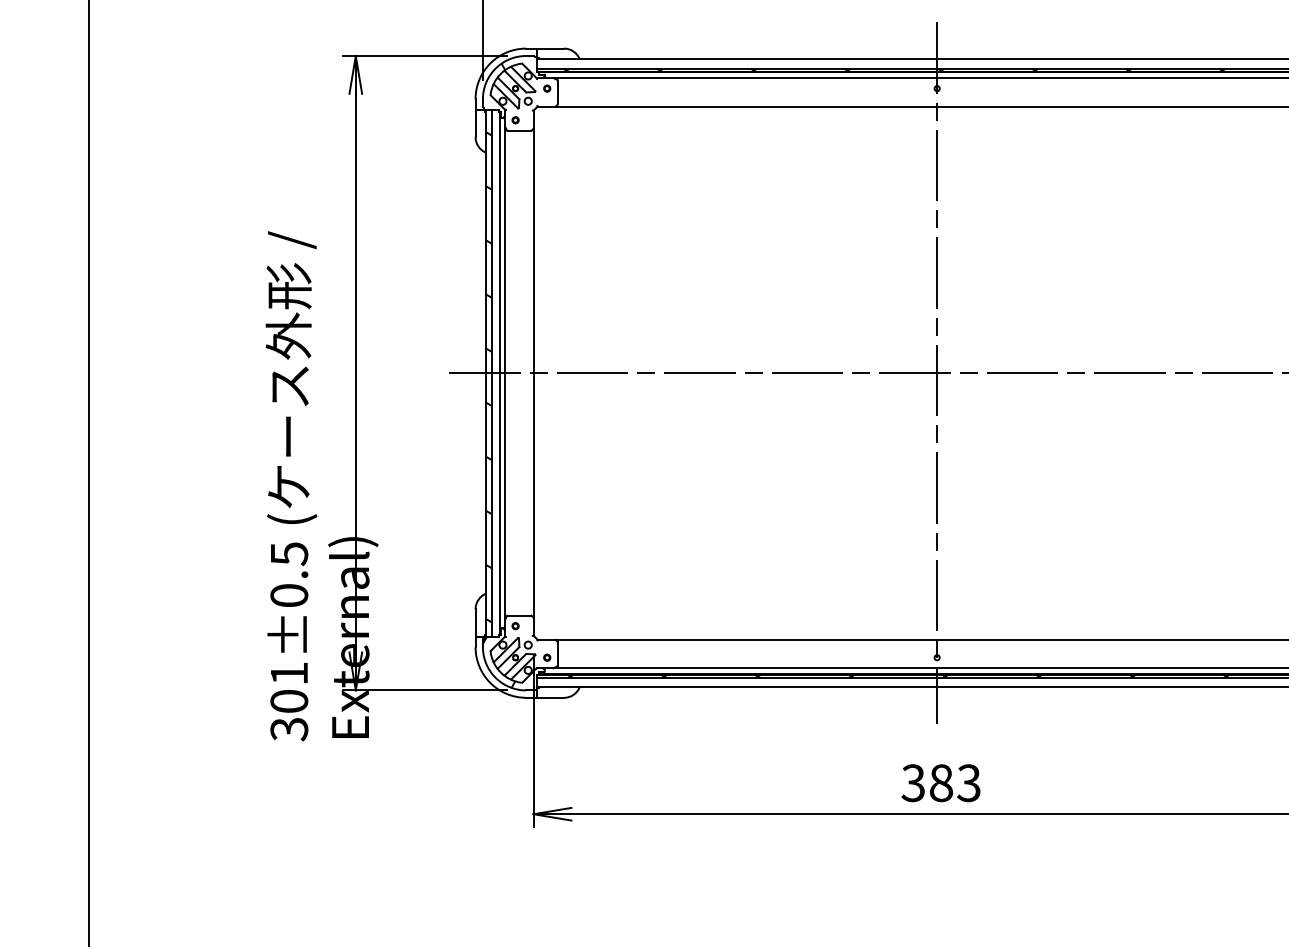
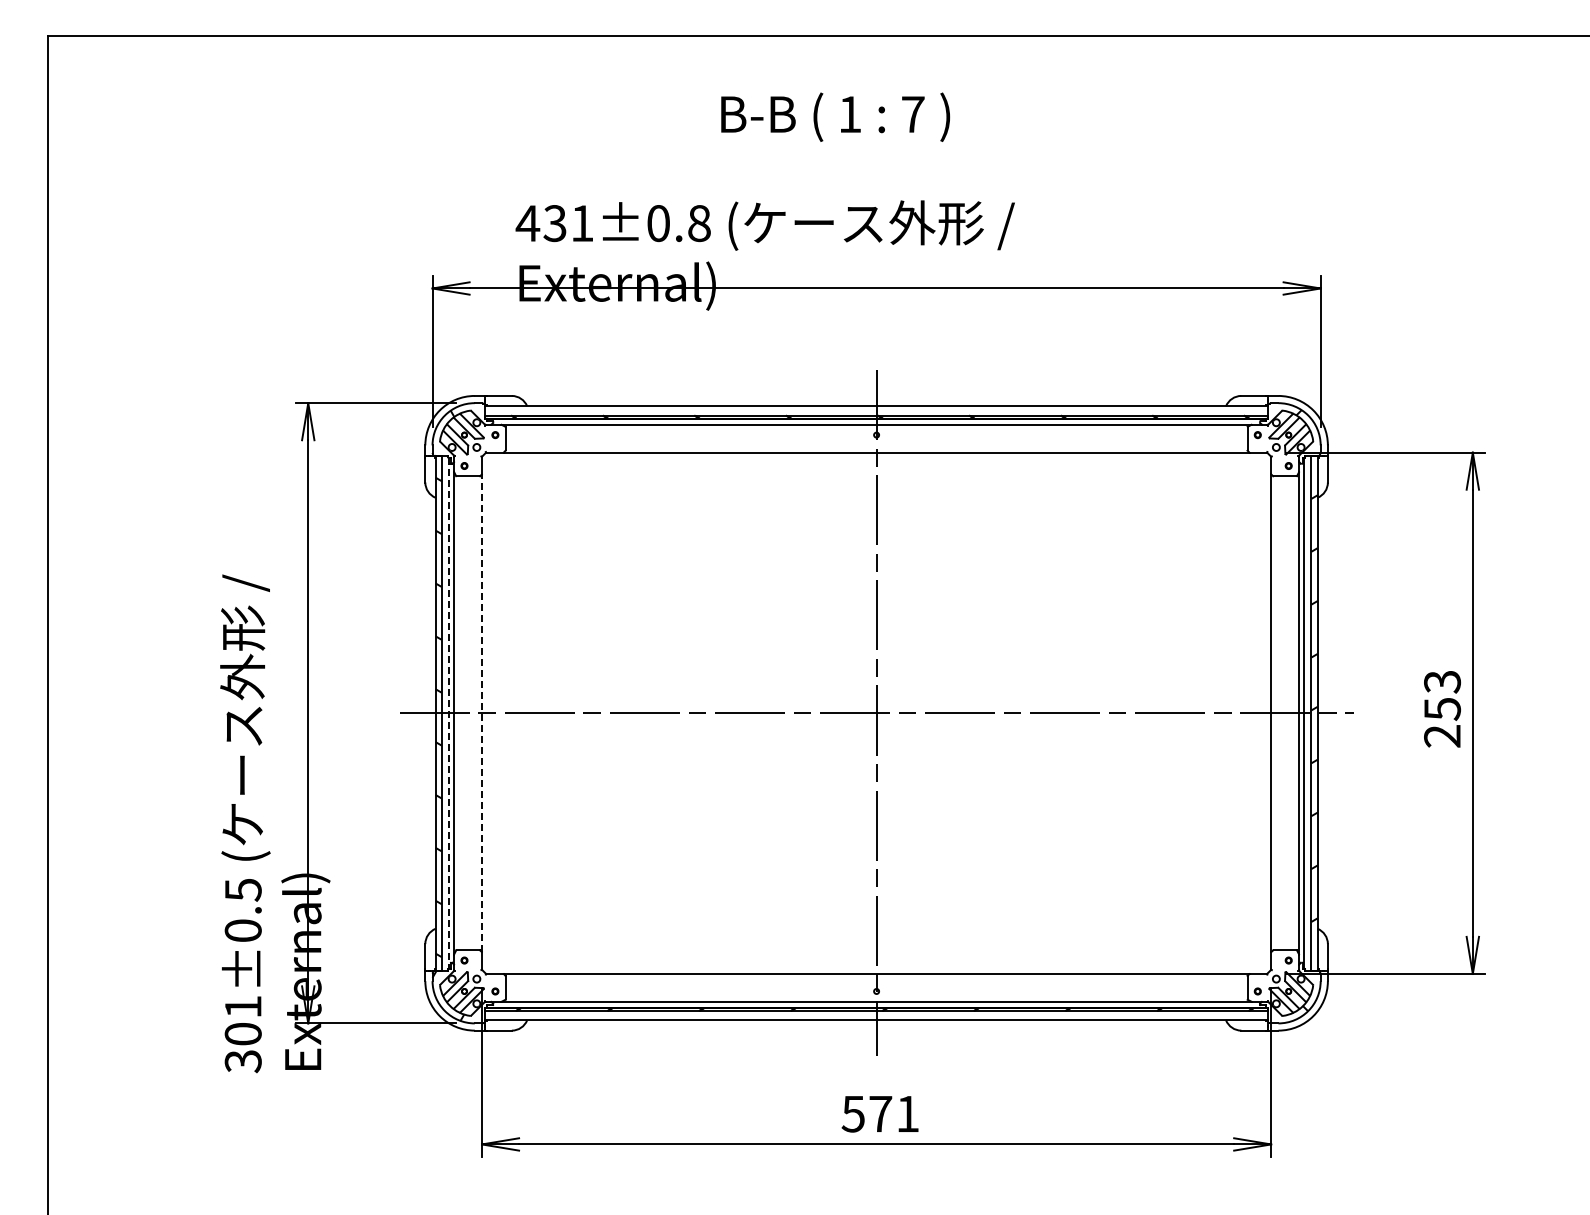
line: (534, 372) -> (482, 712), solid -> dashed
line: (500, 373) -> (449, 713), solid -> dashed
text: (940, 782) -> (879, 1113), 383 -> 571

